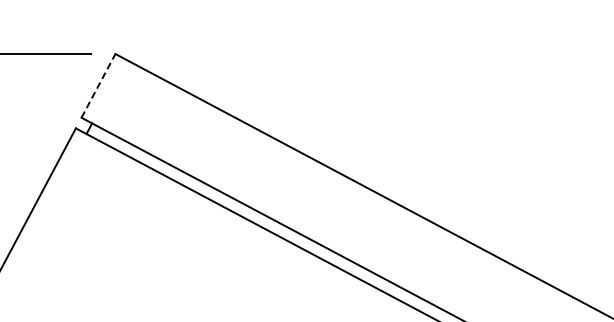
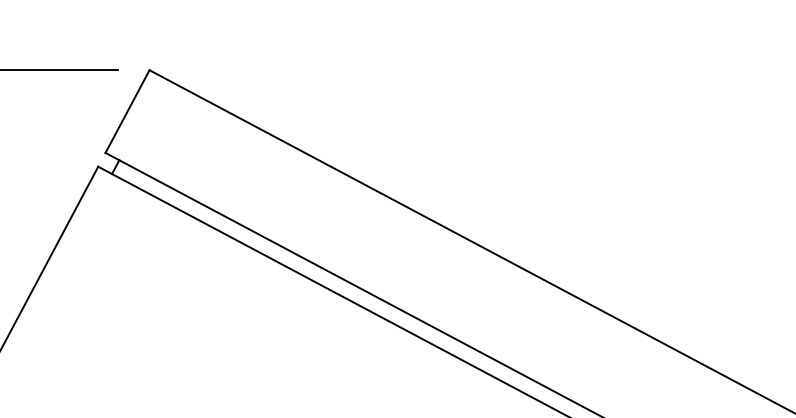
line: (98, 85) -> (127, 111), dashed -> solid

